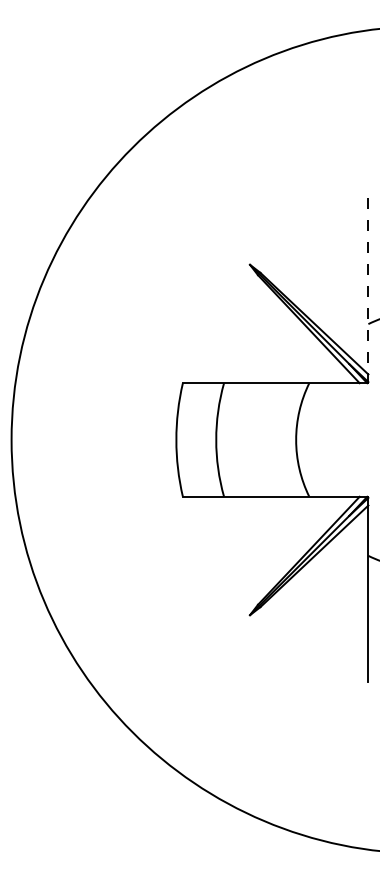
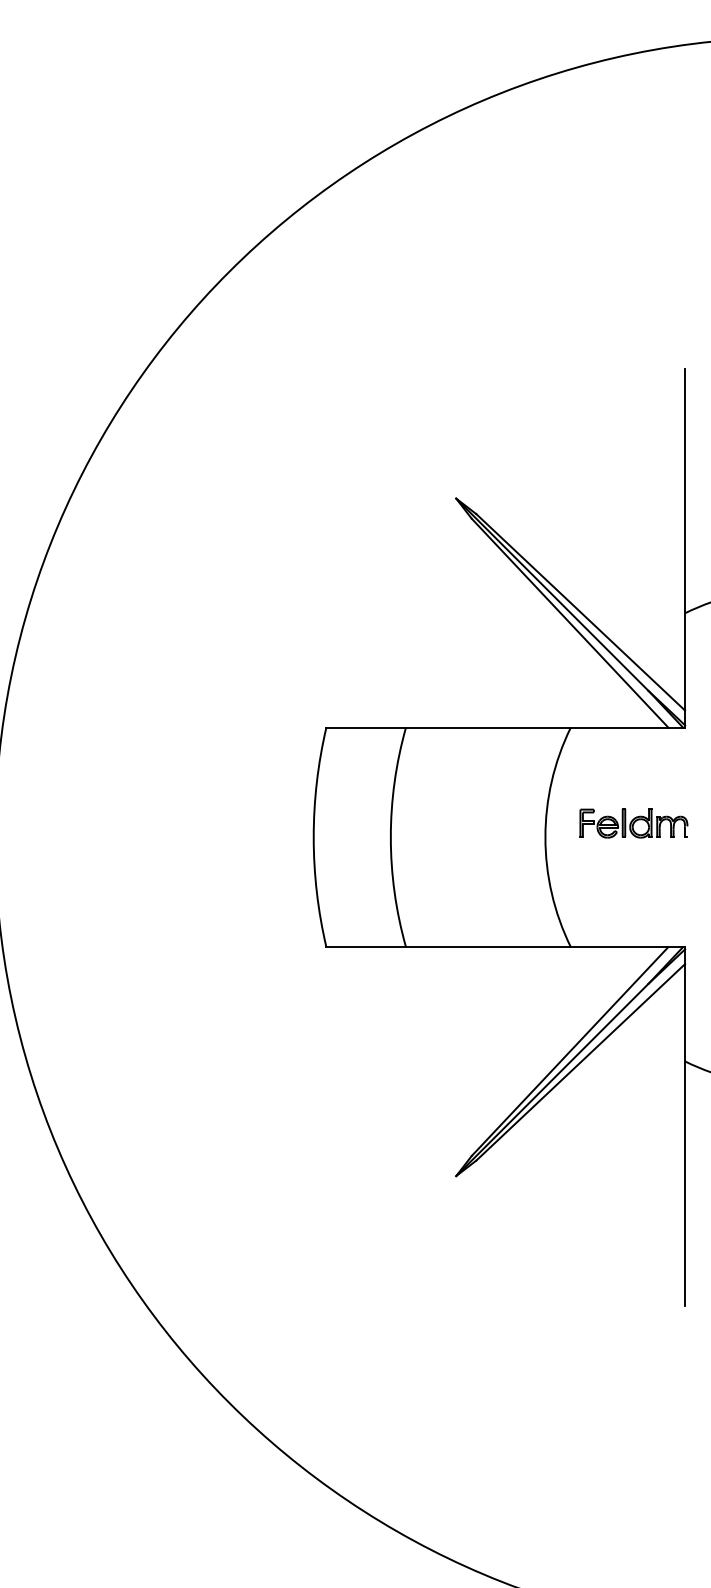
line: (368, 286) -> (685, 540), dashed -> solid
part: (341, 432) -> (633, 822), added

